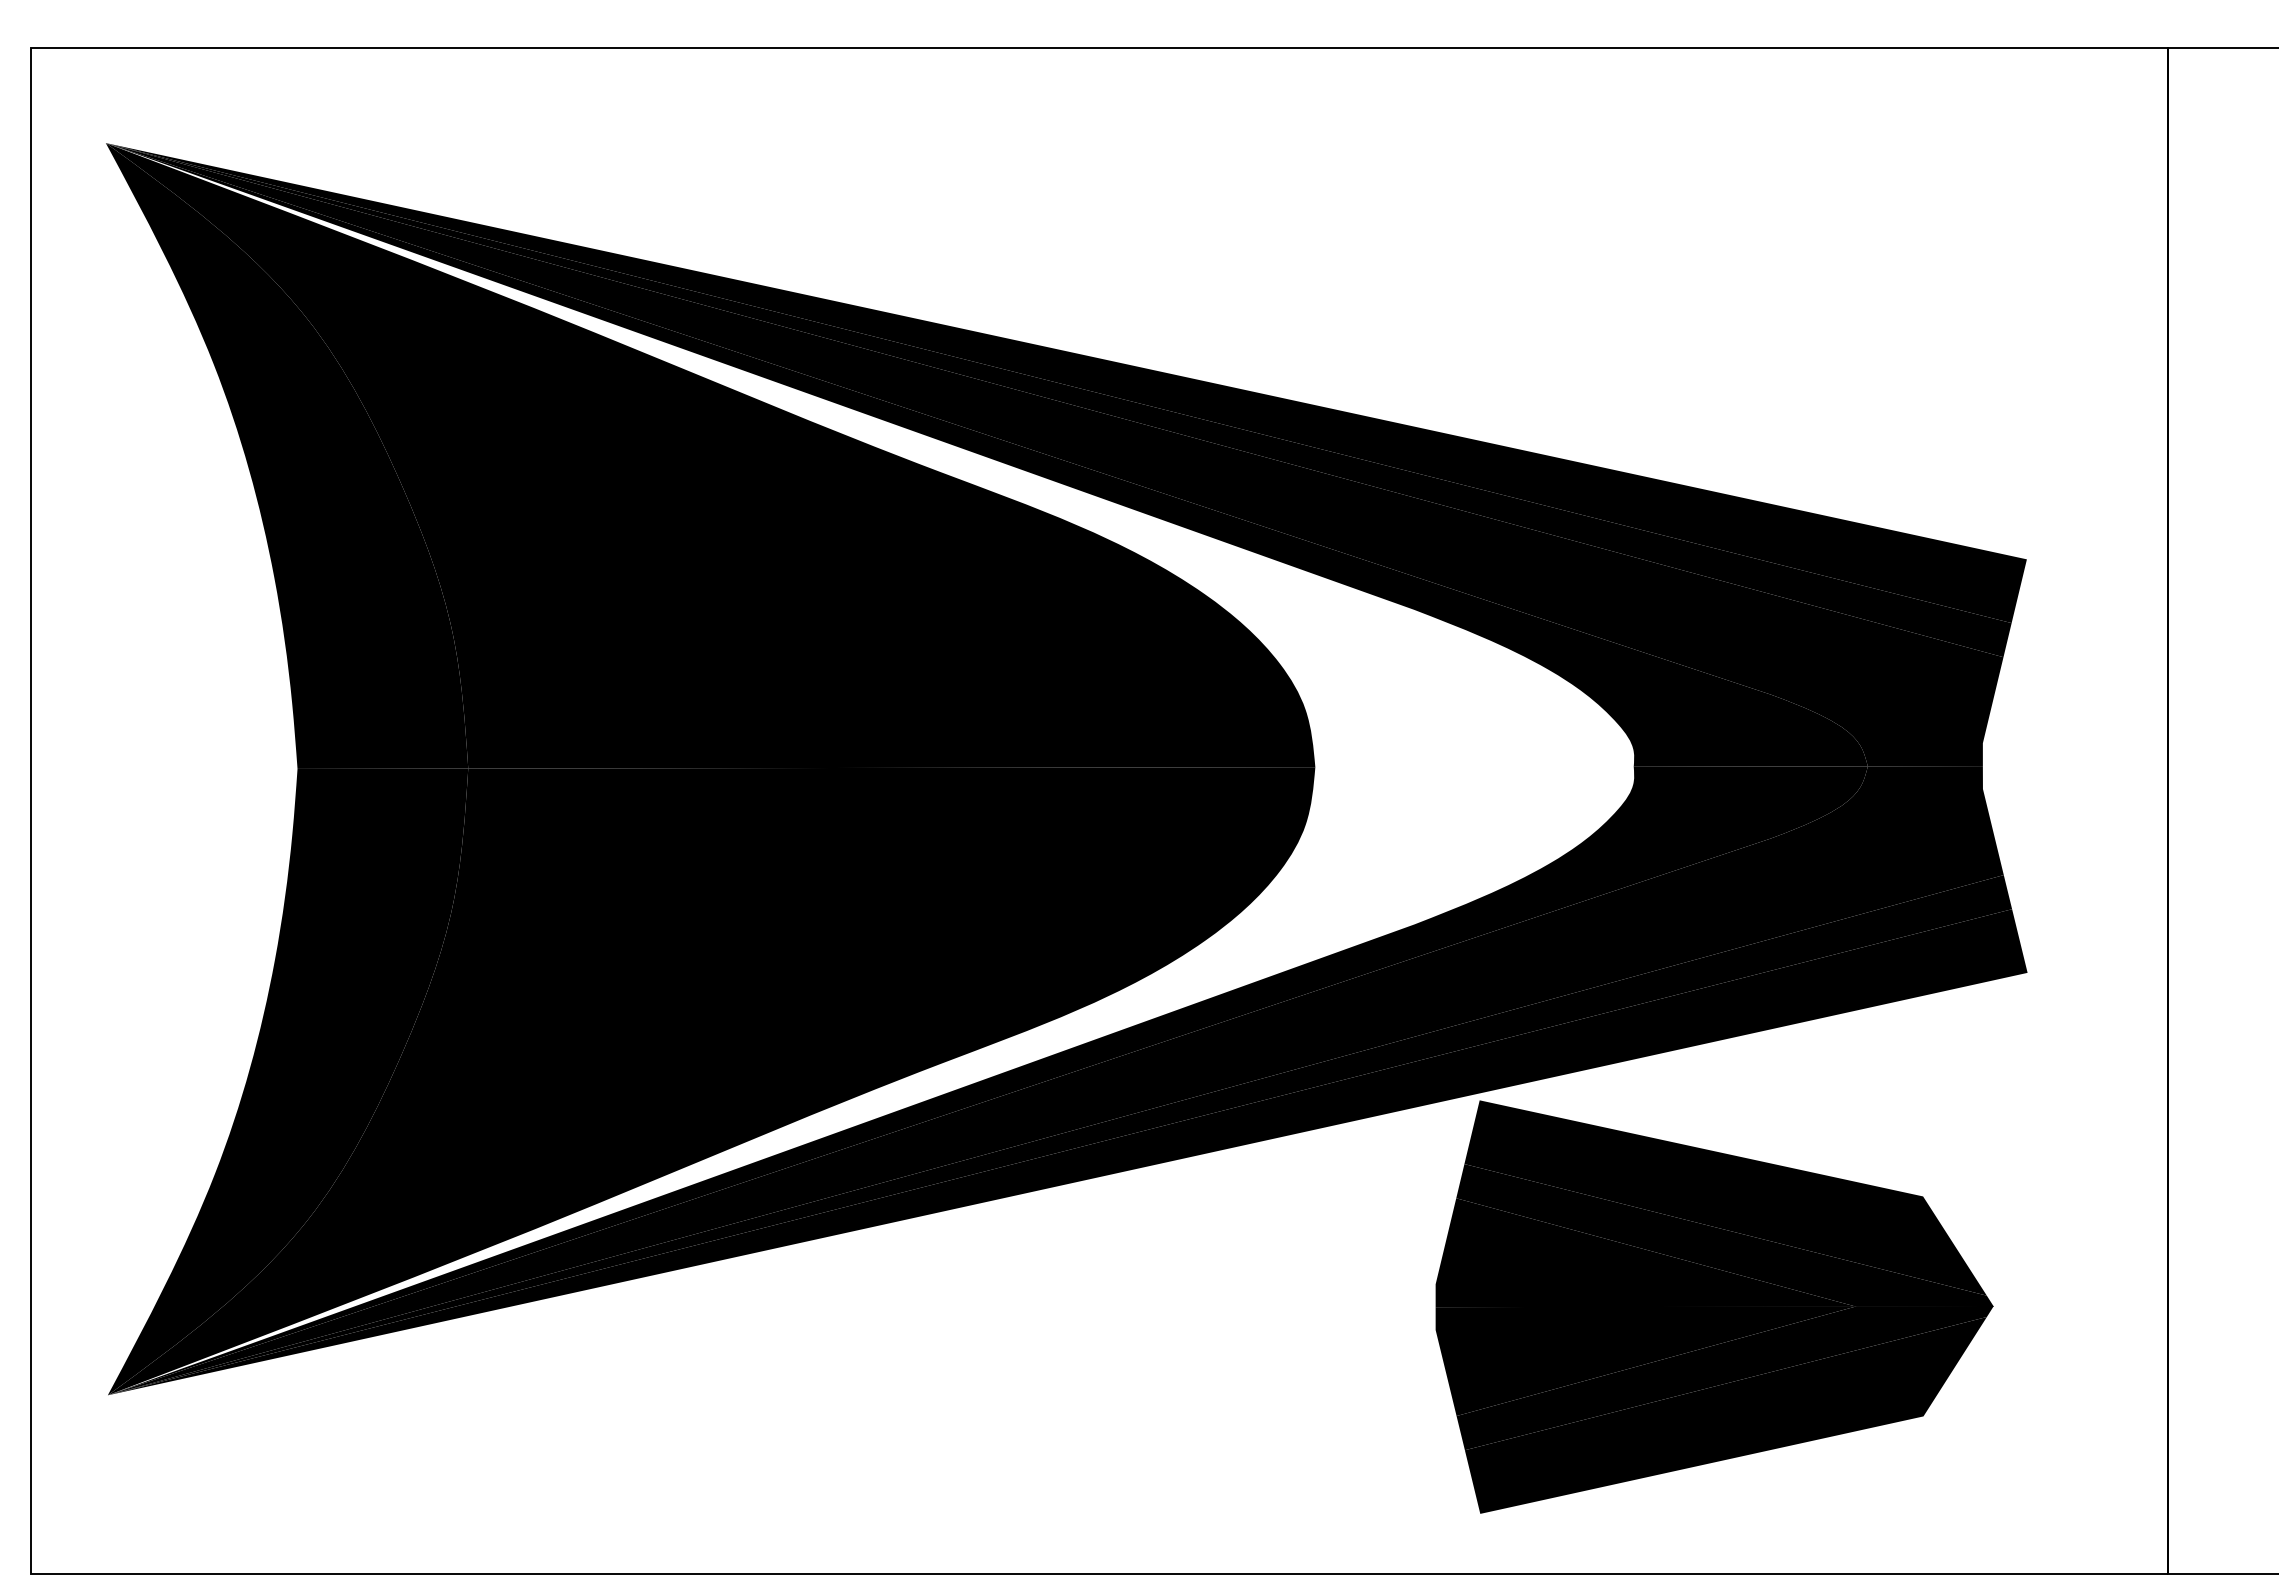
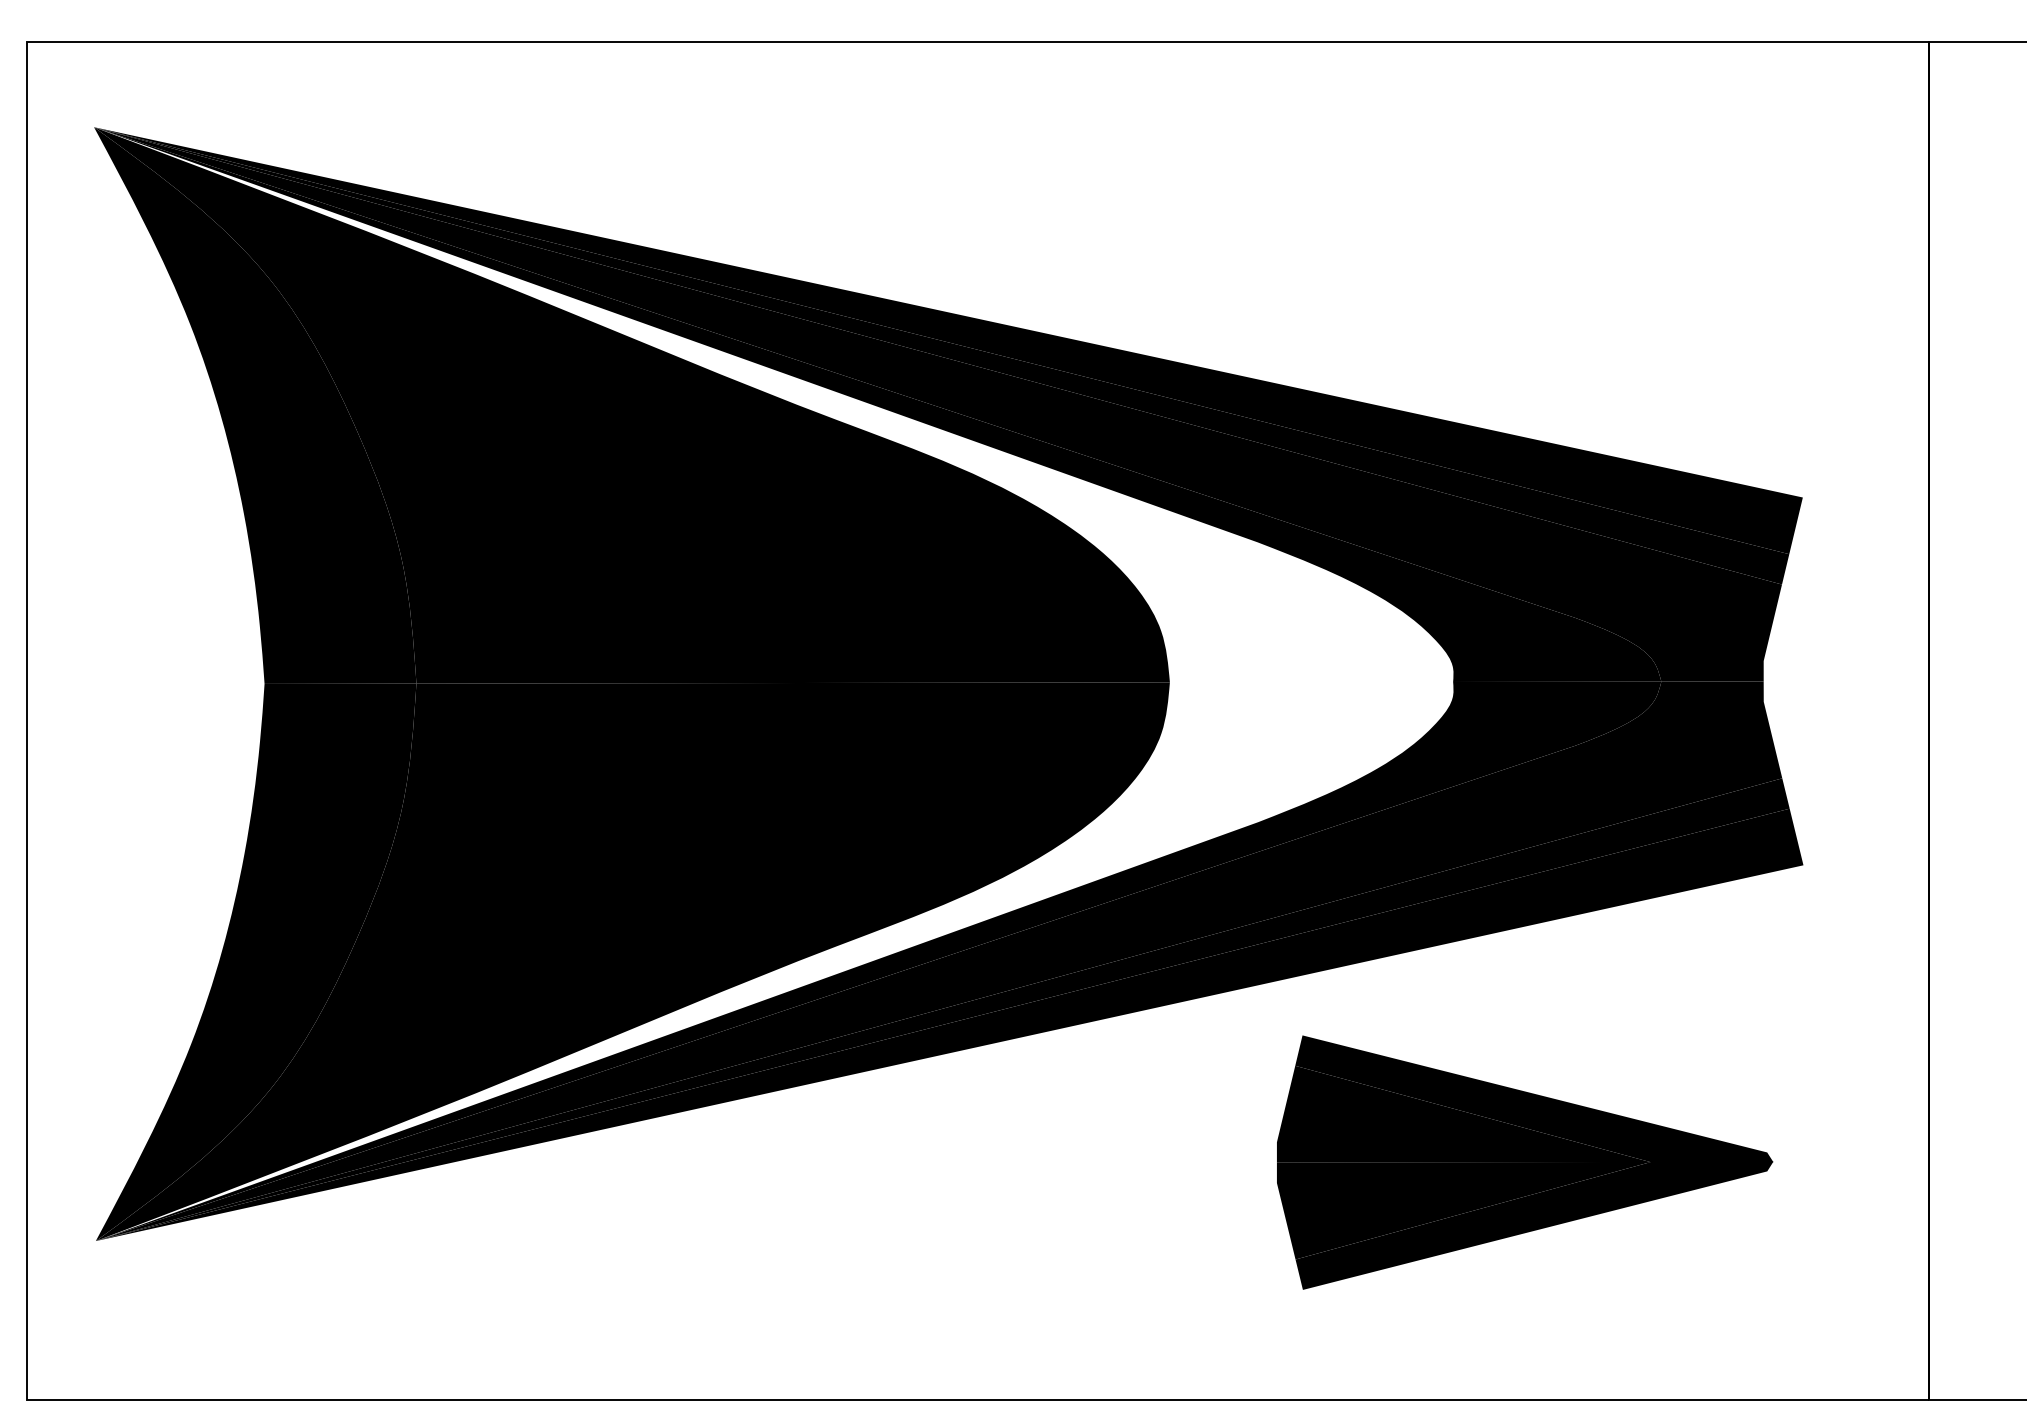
fill: (1725, 1197) -> (1534, 1065), removed
fill: (1725, 1414) -> (1534, 1258), removed

